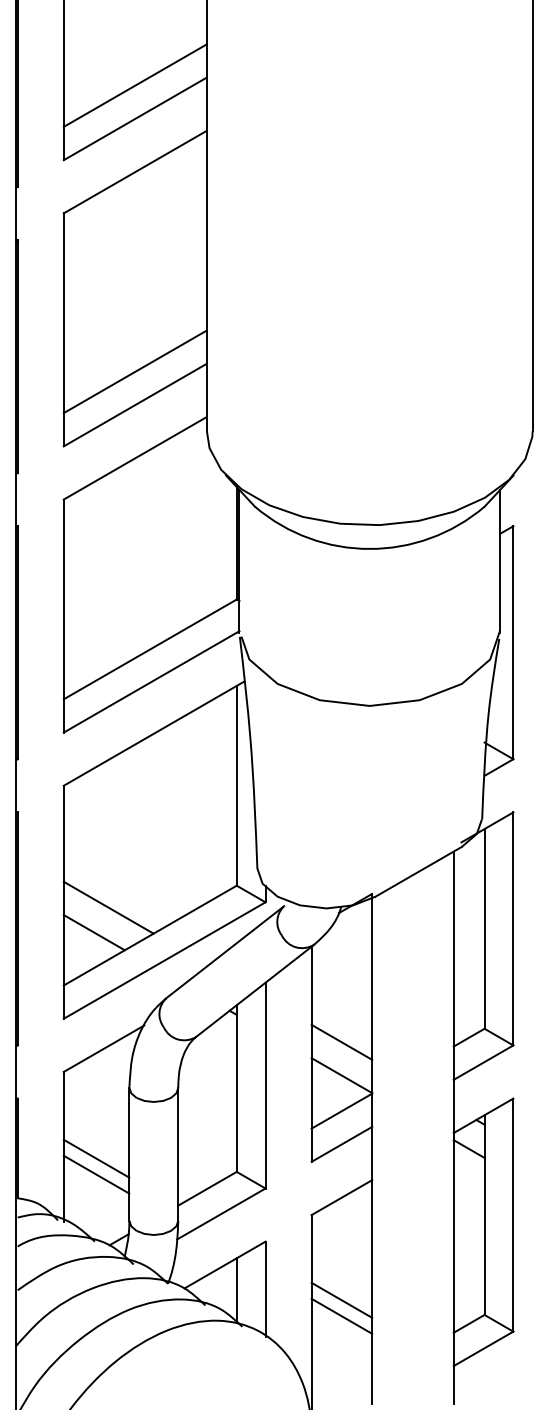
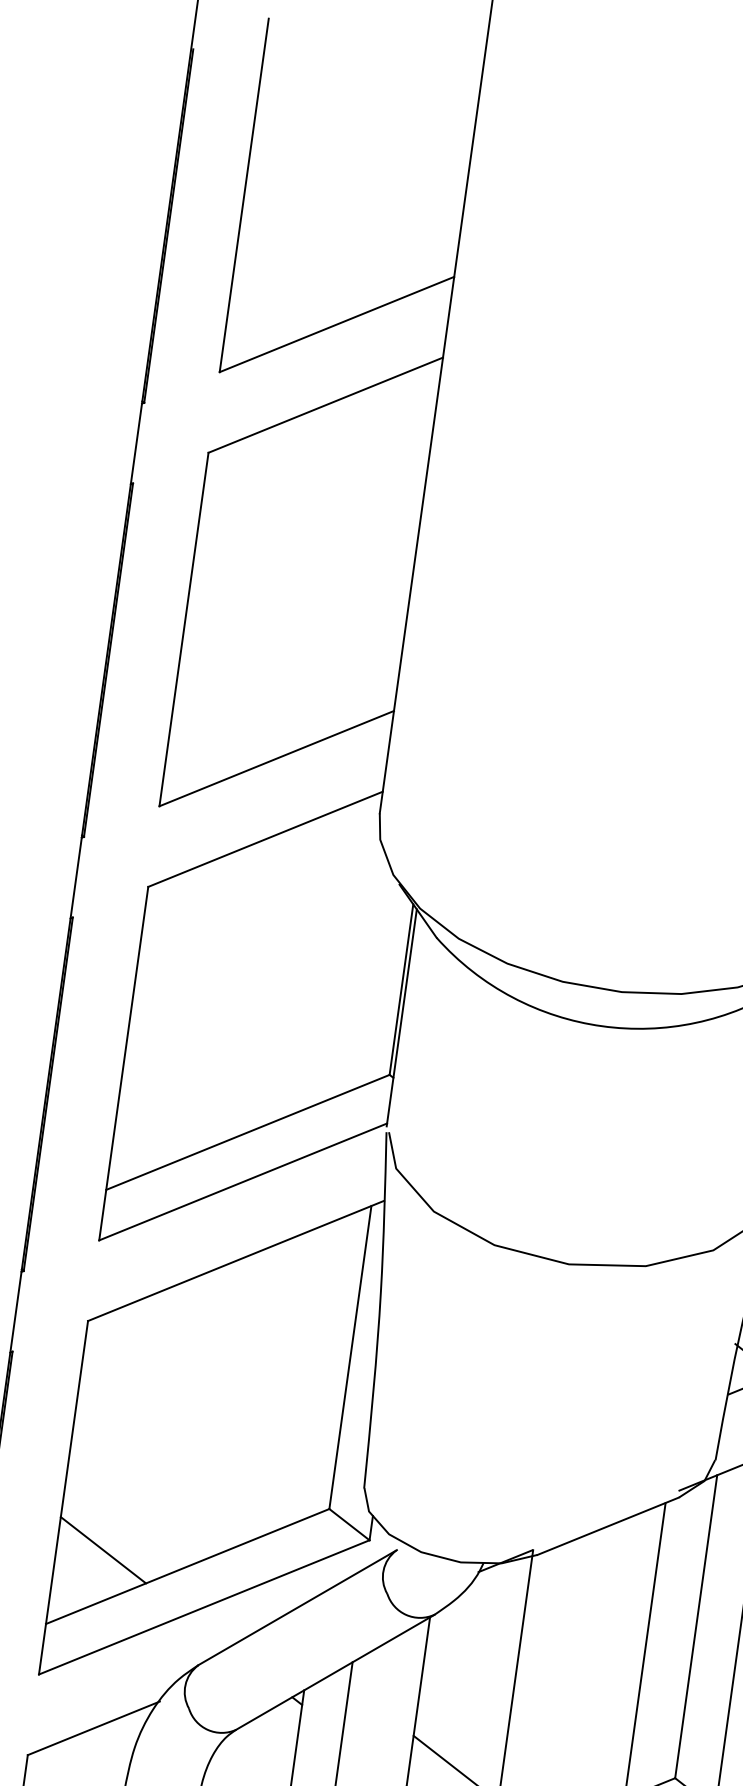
line: (134, 85) -> (342, 273), removed
line: (134, 371) -> (282, 707), removed
line: (108, 907) -> (130, 1515), removed

